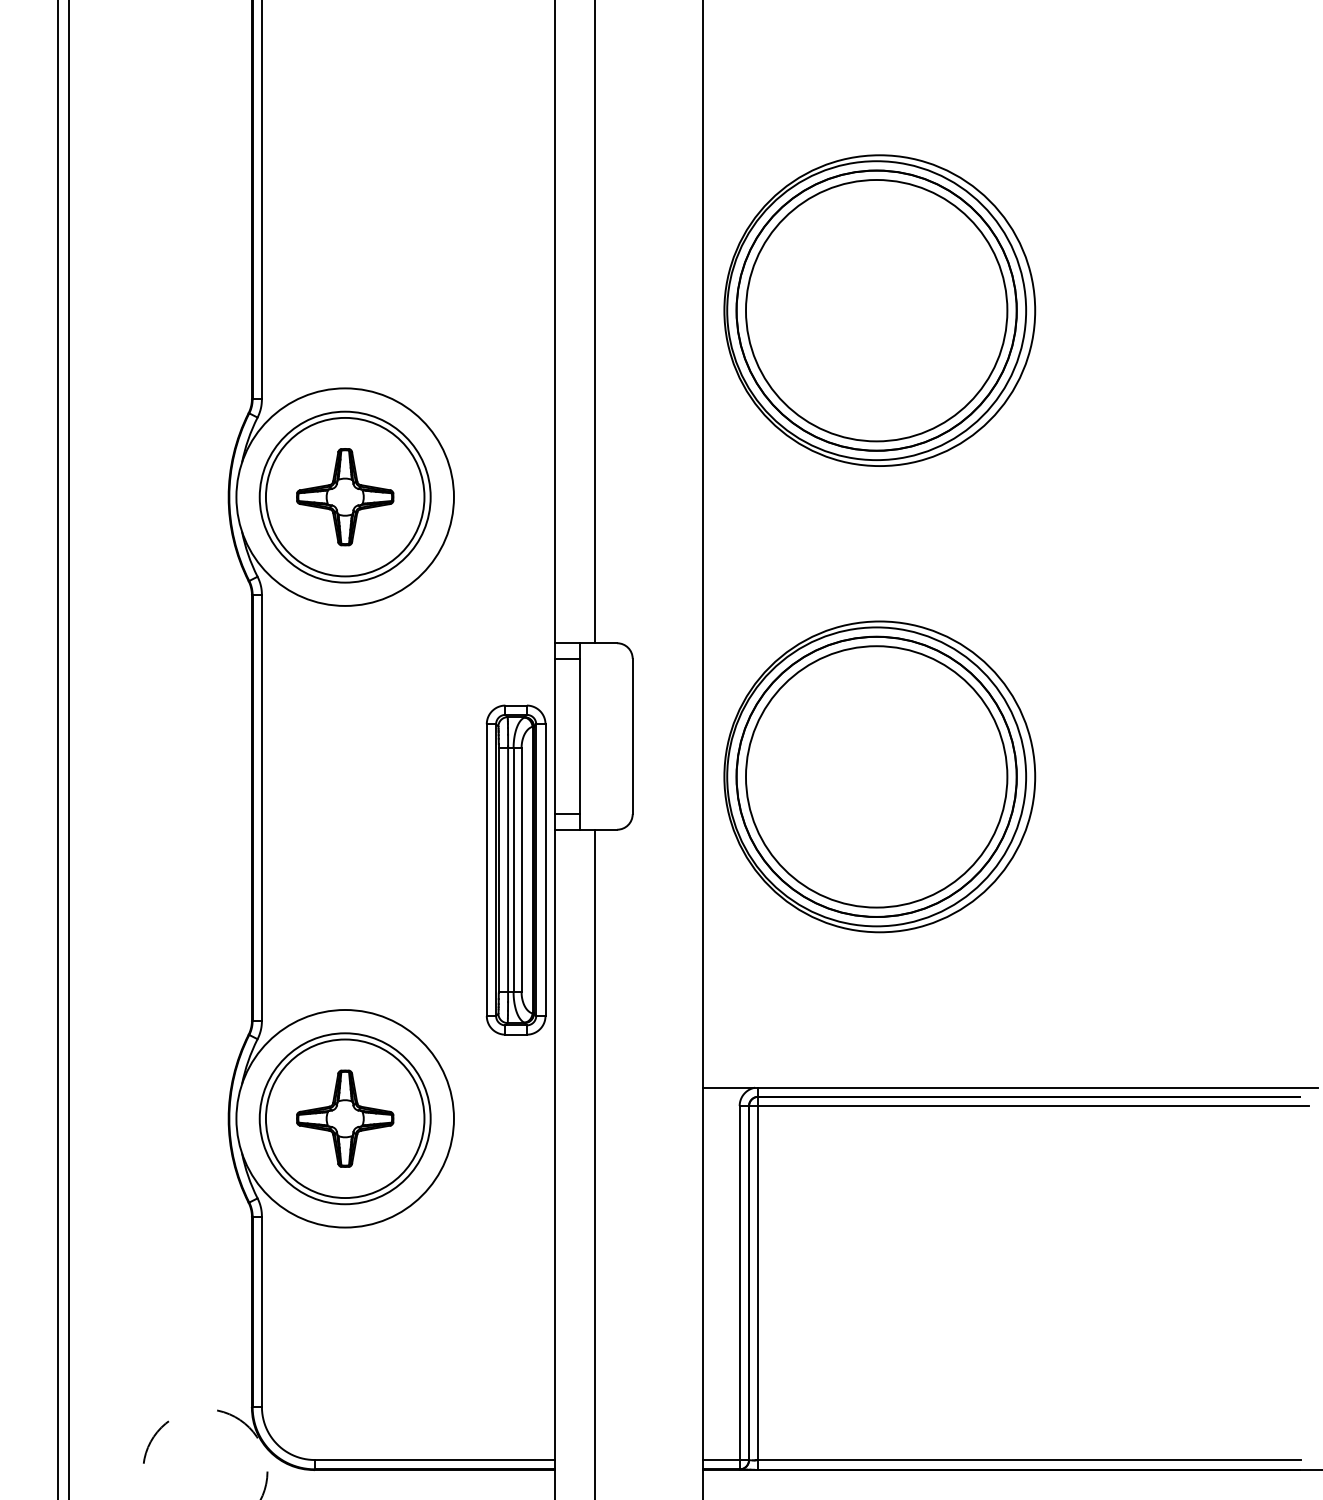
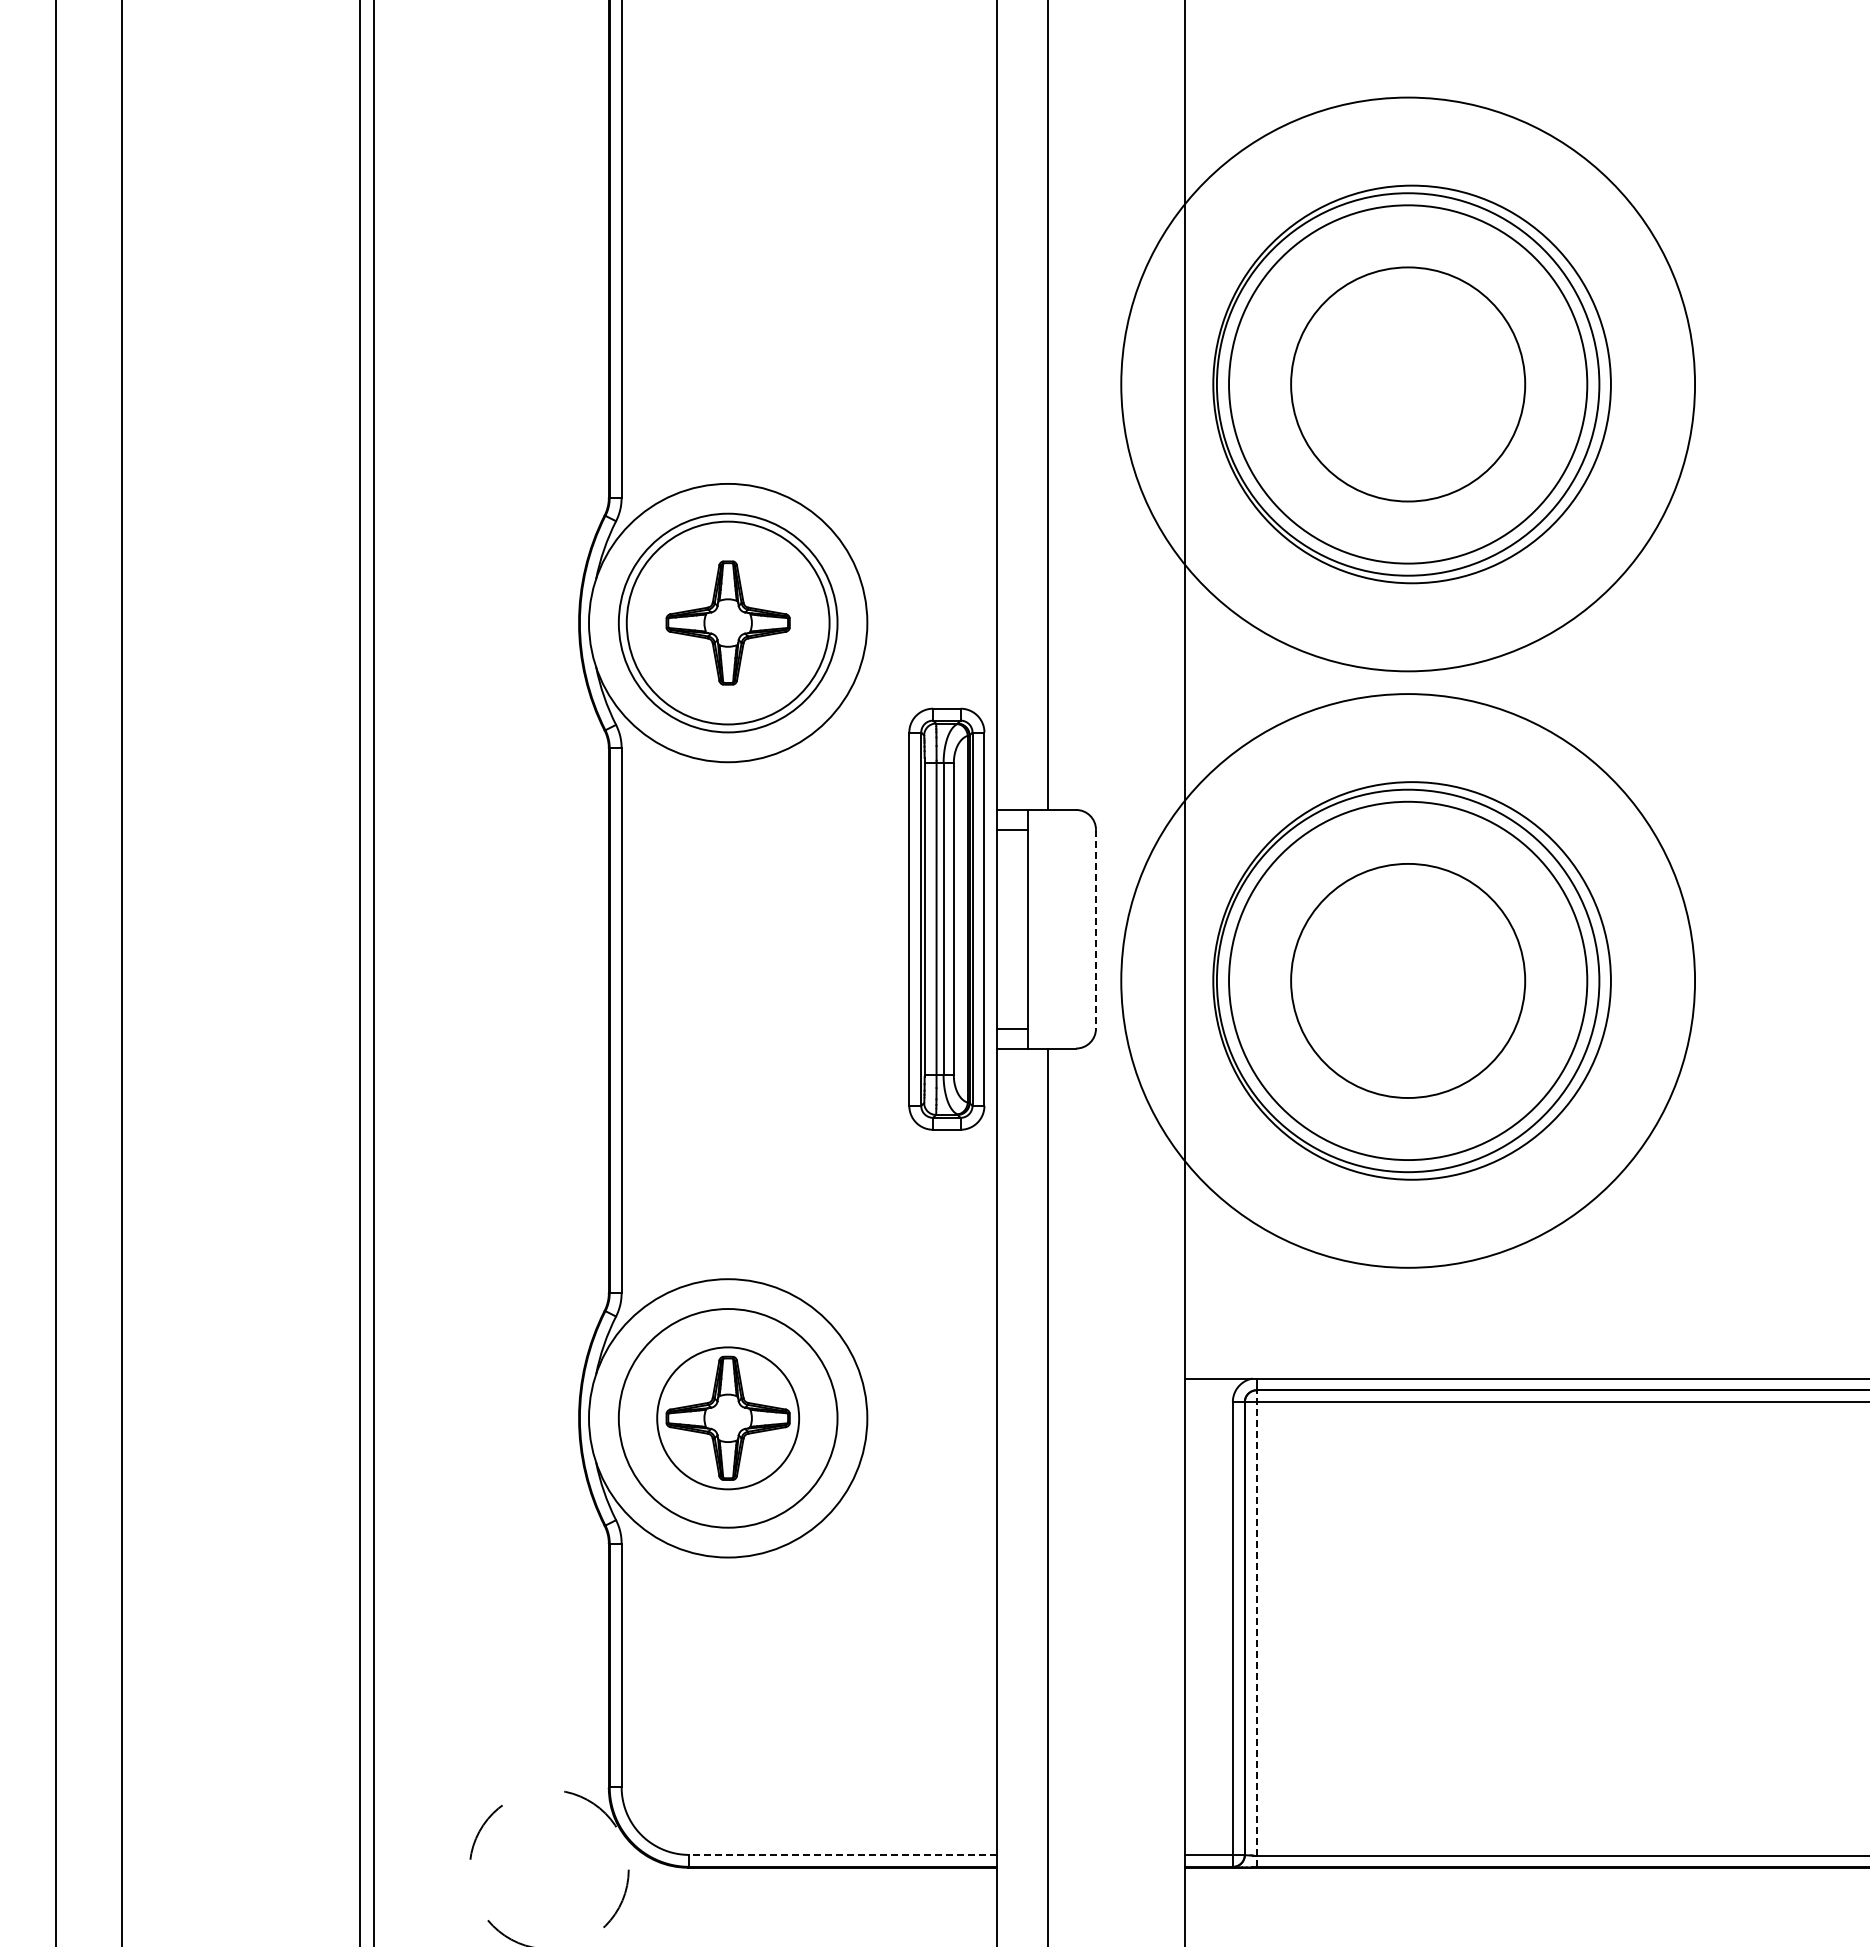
circle: (876, 310) -> (1407, 384), size x0.7
circle: (876, 310) -> (1407, 384), size x1.6
line: (633, 736) -> (1096, 929), solid -> dashed
circle: (876, 776) -> (1407, 980), size x0.7
circle: (876, 776) -> (1407, 980), size x1.6
part: (515, 869) -> (946, 918), moved
circle: (344, 1118) -> (727, 1417), size x0.7
line: (758, 1283) -> (1256, 1628), solid -> dashed
line: (434, 1459) -> (842, 1854), solid -> dashed

